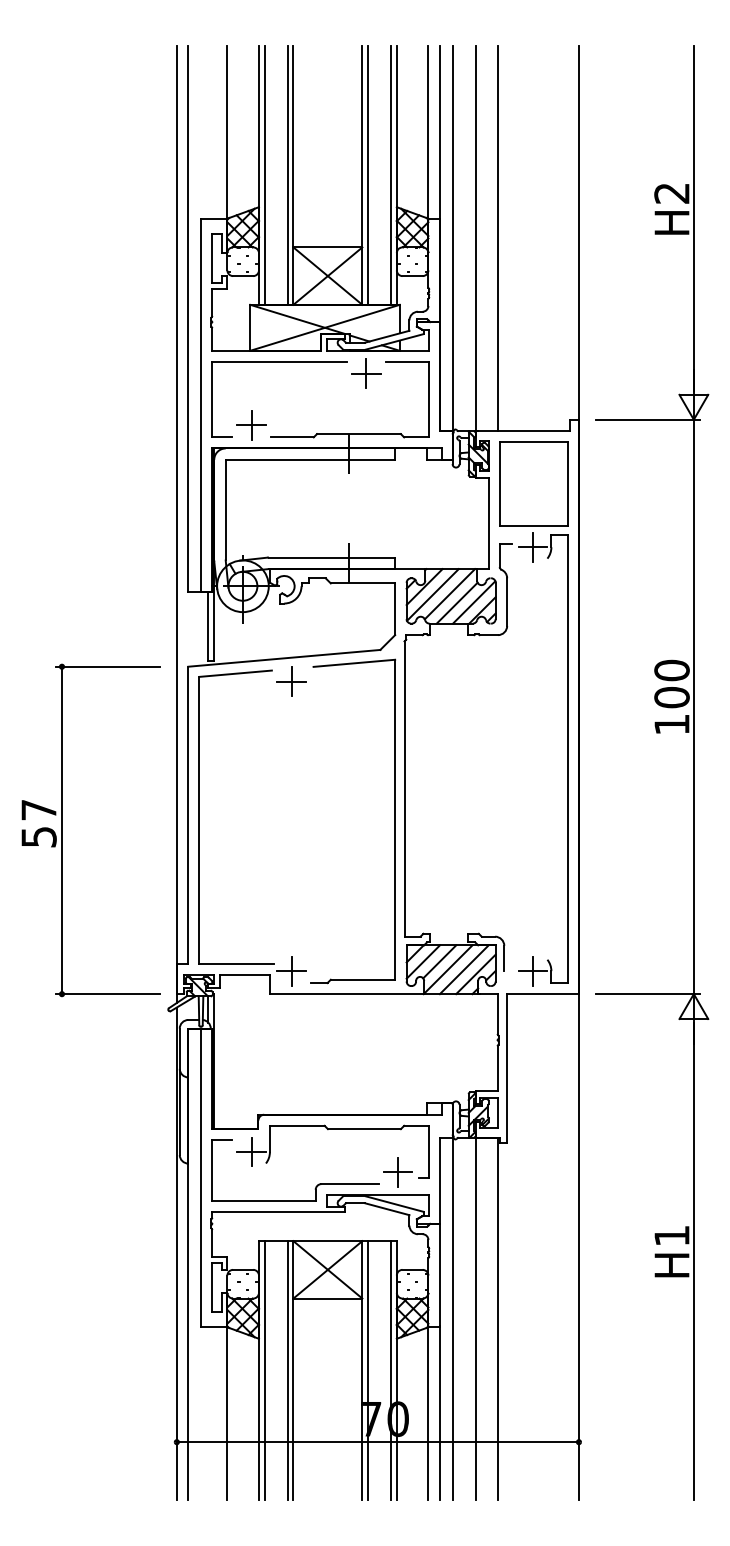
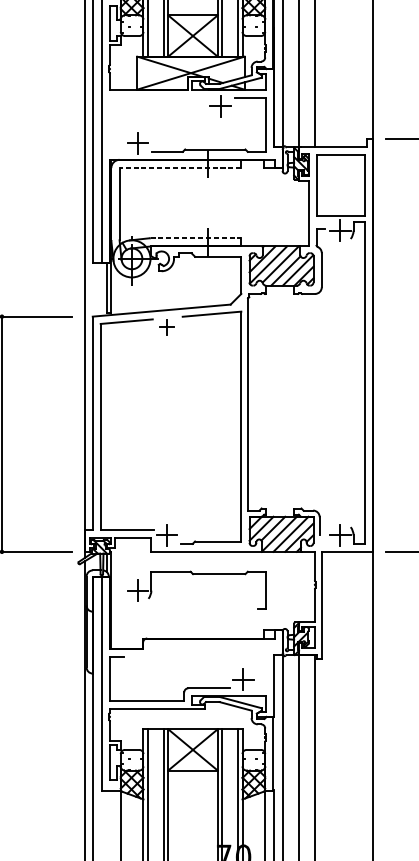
part: (279, 362) -> (158, 98), removed
line: (310, 459) -> (180, 167), solid -> dashed
line: (332, 557) -> (196, 238), solid -> dashed
part: (291, 681) -> (166, 327), size x0.7
part: (327, 1130) -> (192, 575), moved

